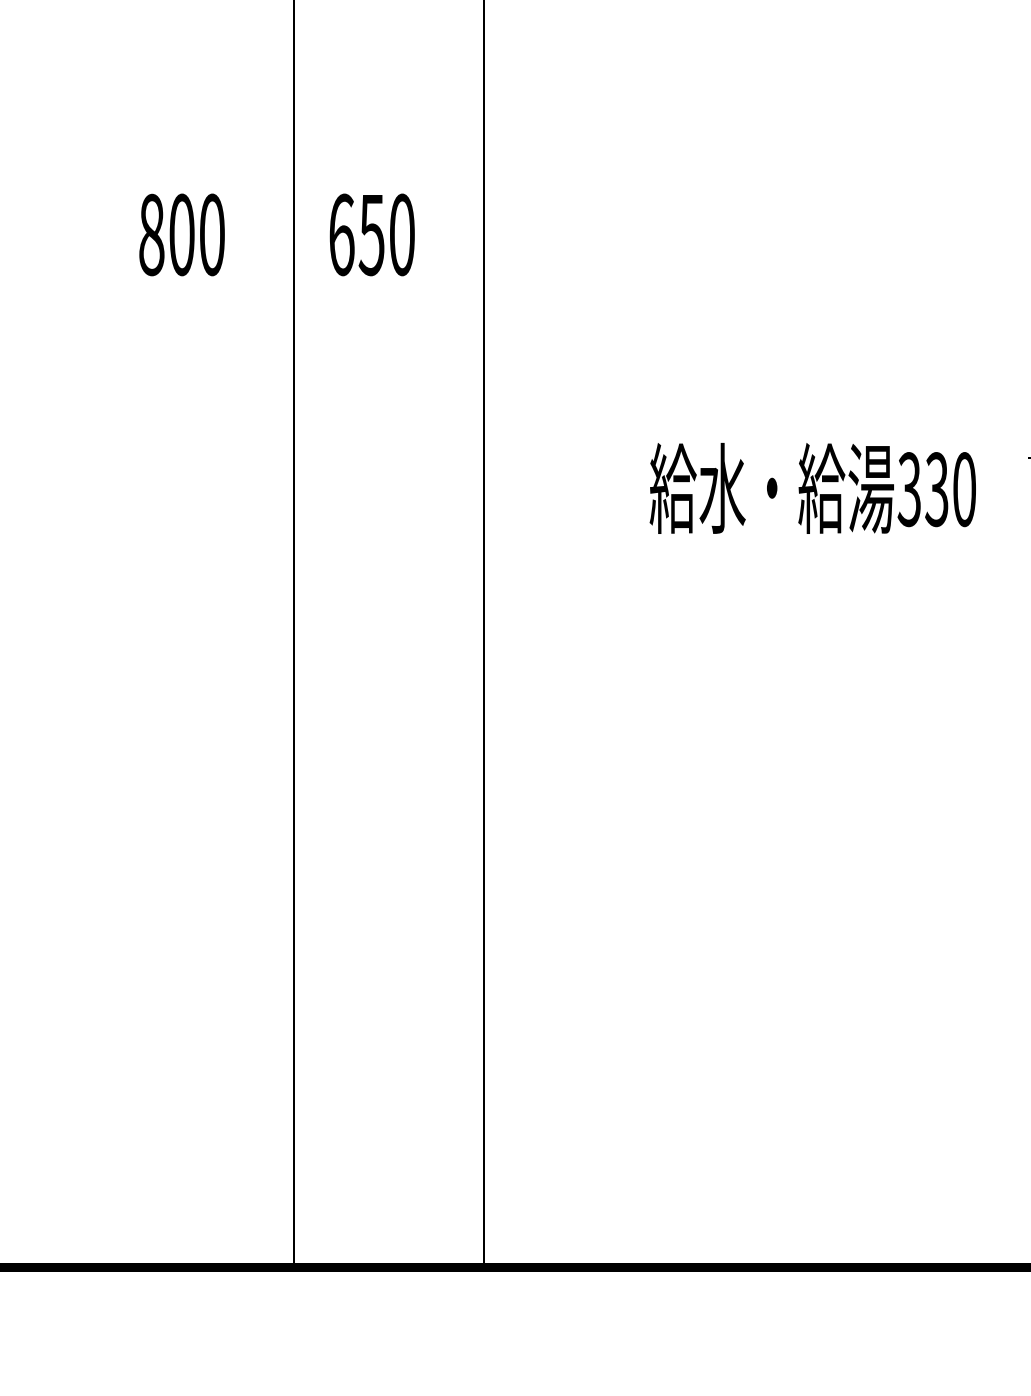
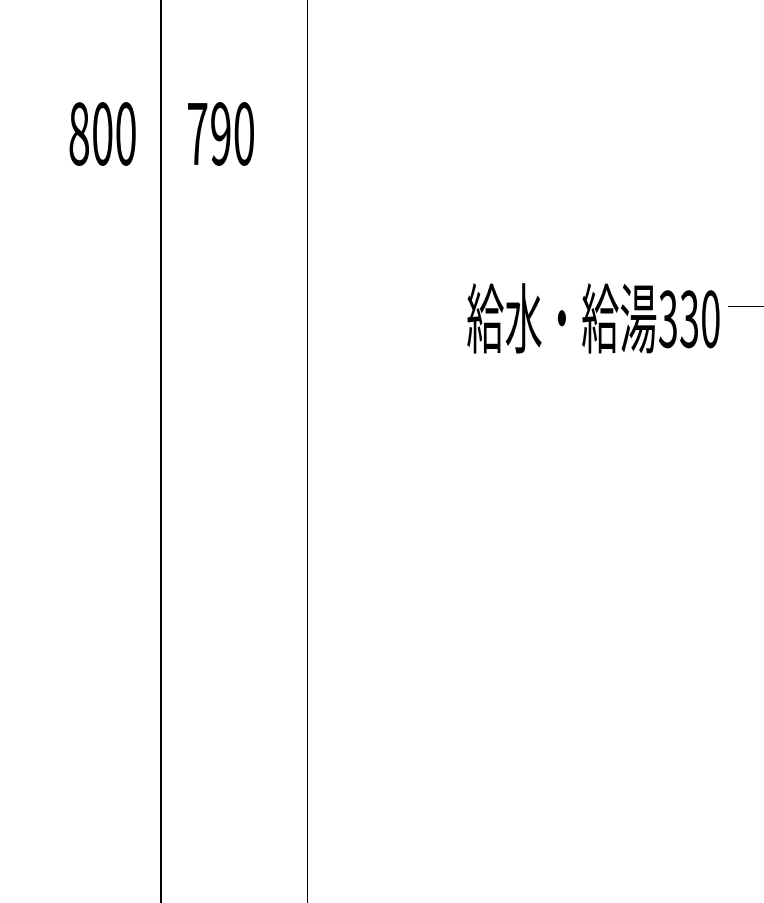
text: (181, 234) -> (102, 133), moved
text: (356, 234) -> (208, 133), 650 -> 790
text: (812, 488) -> (593, 318), moved

